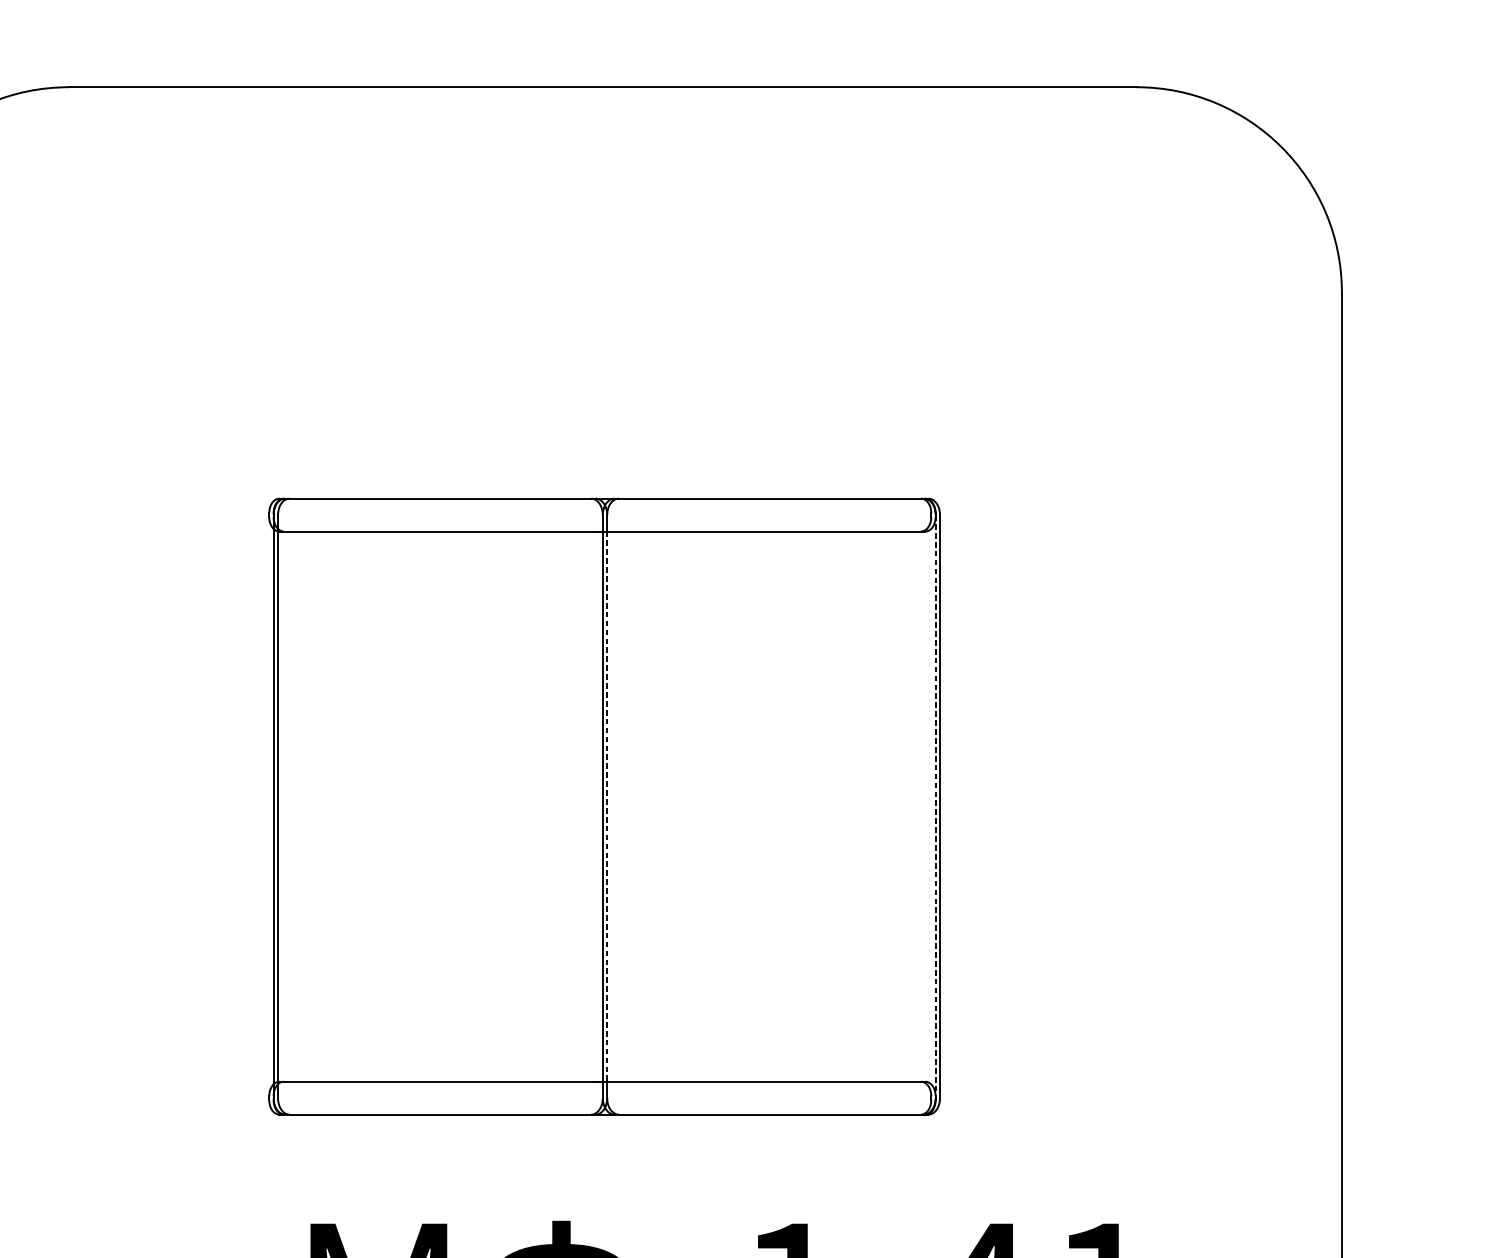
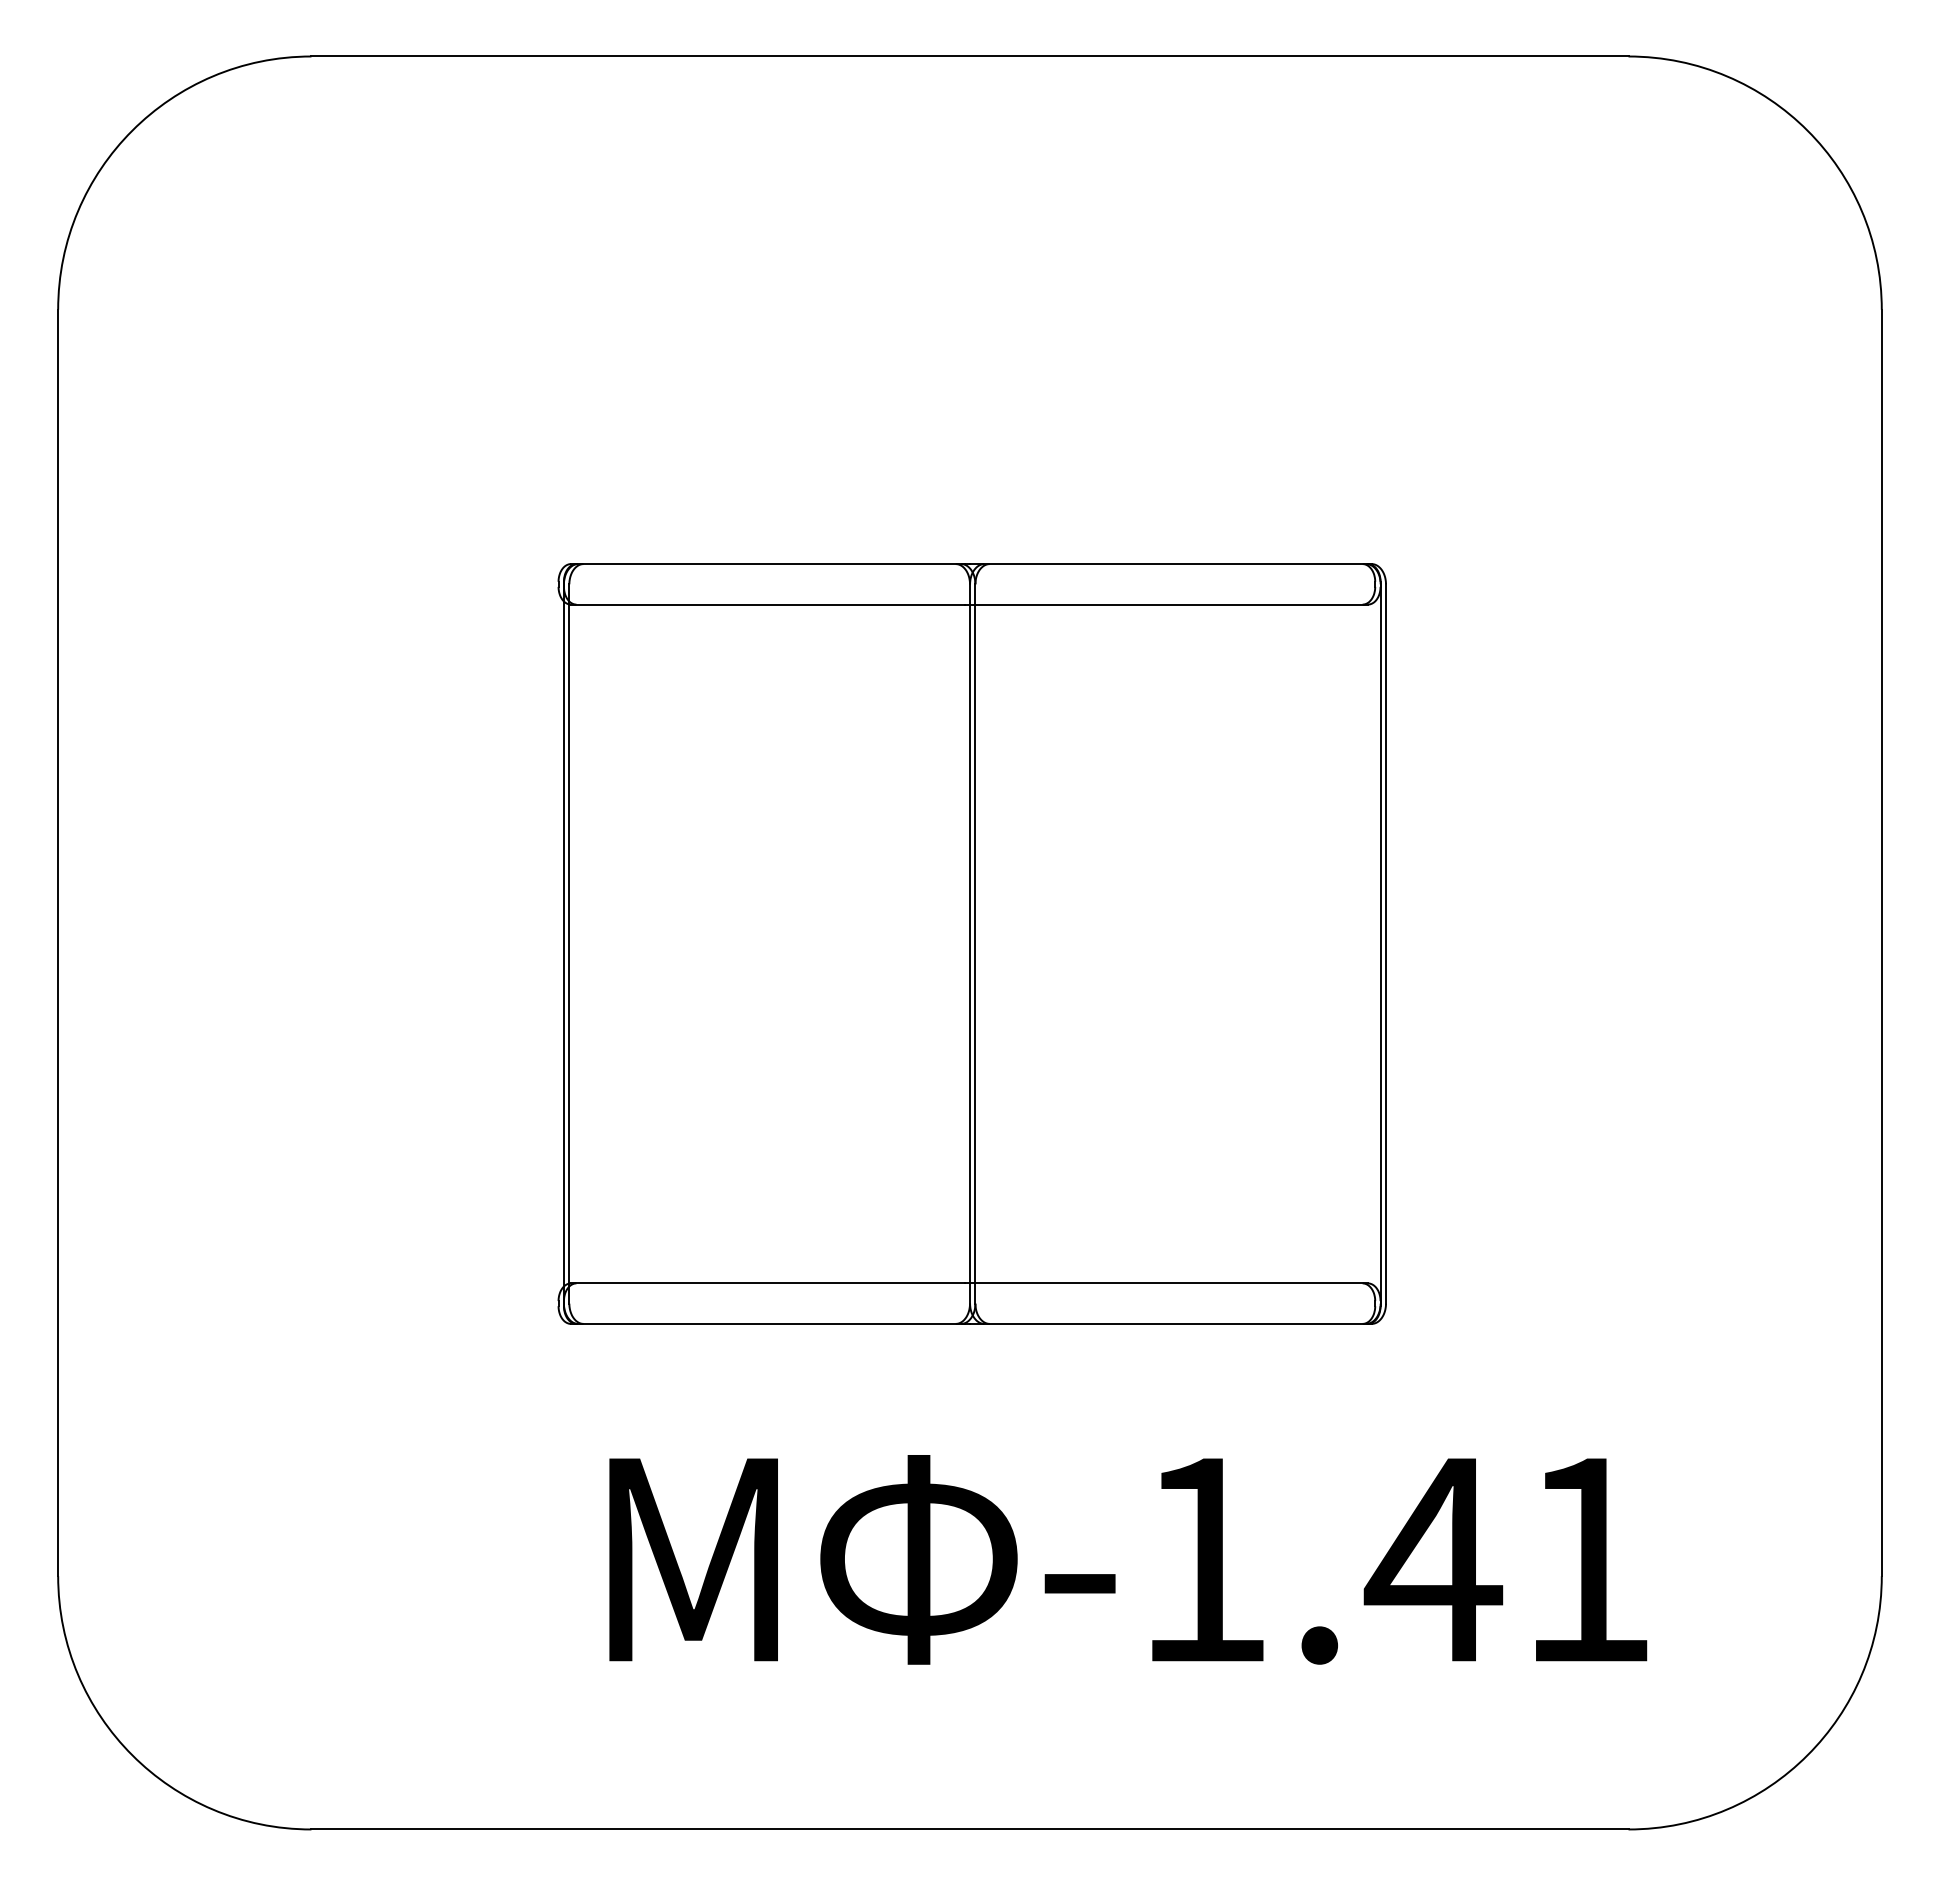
line: (607, 807) -> (975, 944), dashed -> solid
line: (935, 807) -> (1380, 944), dashed -> solid

